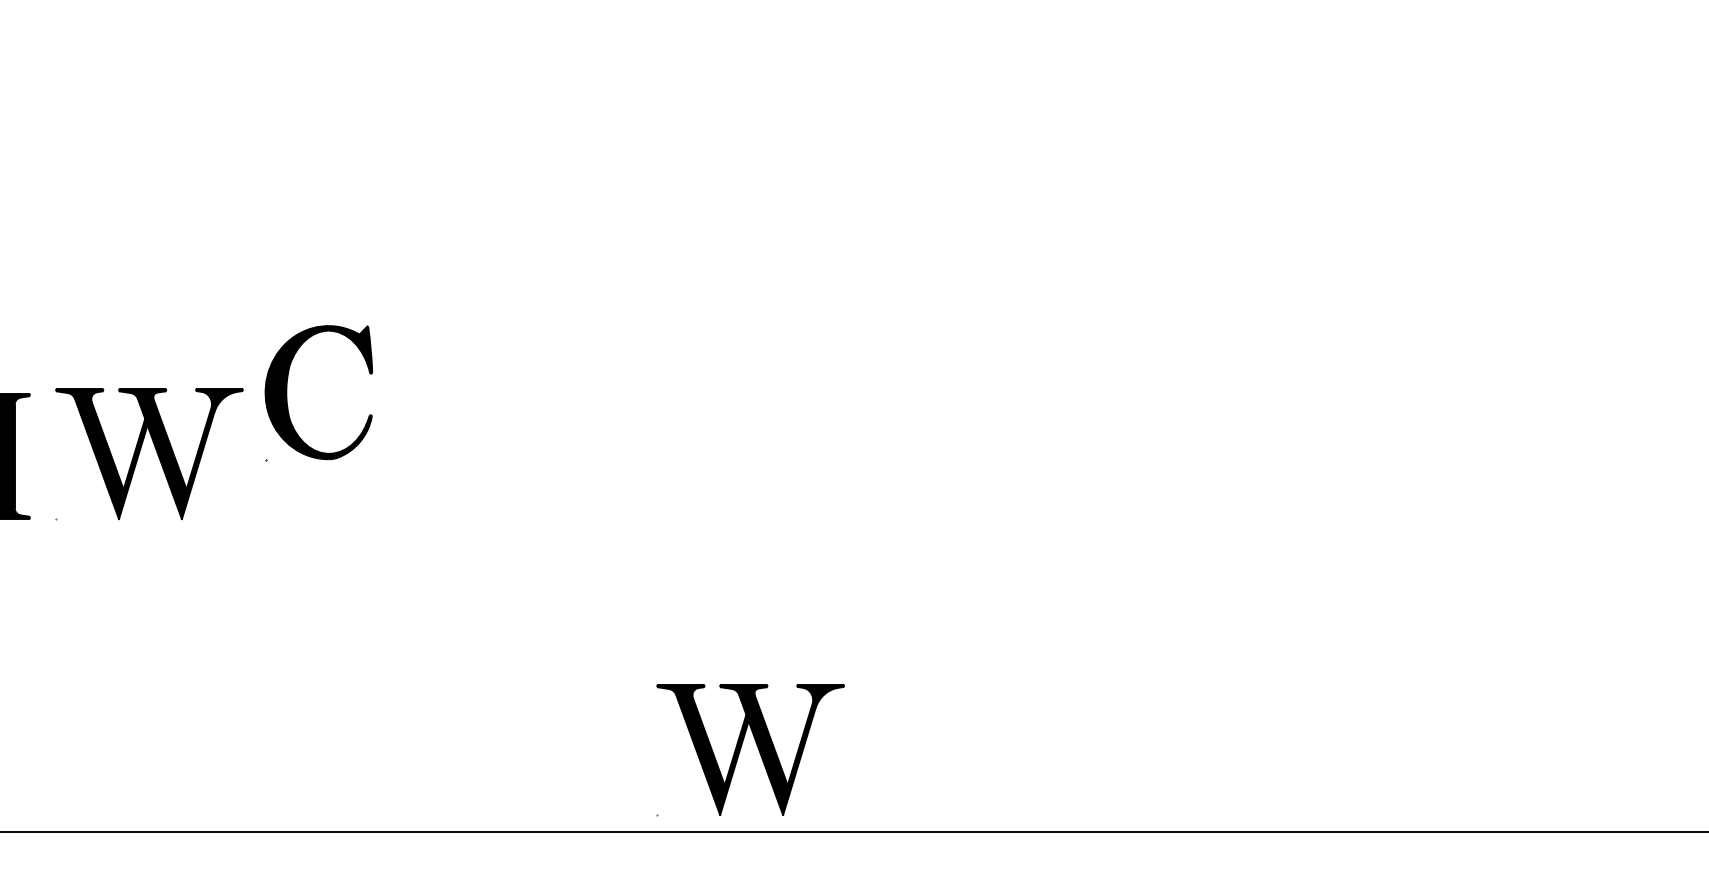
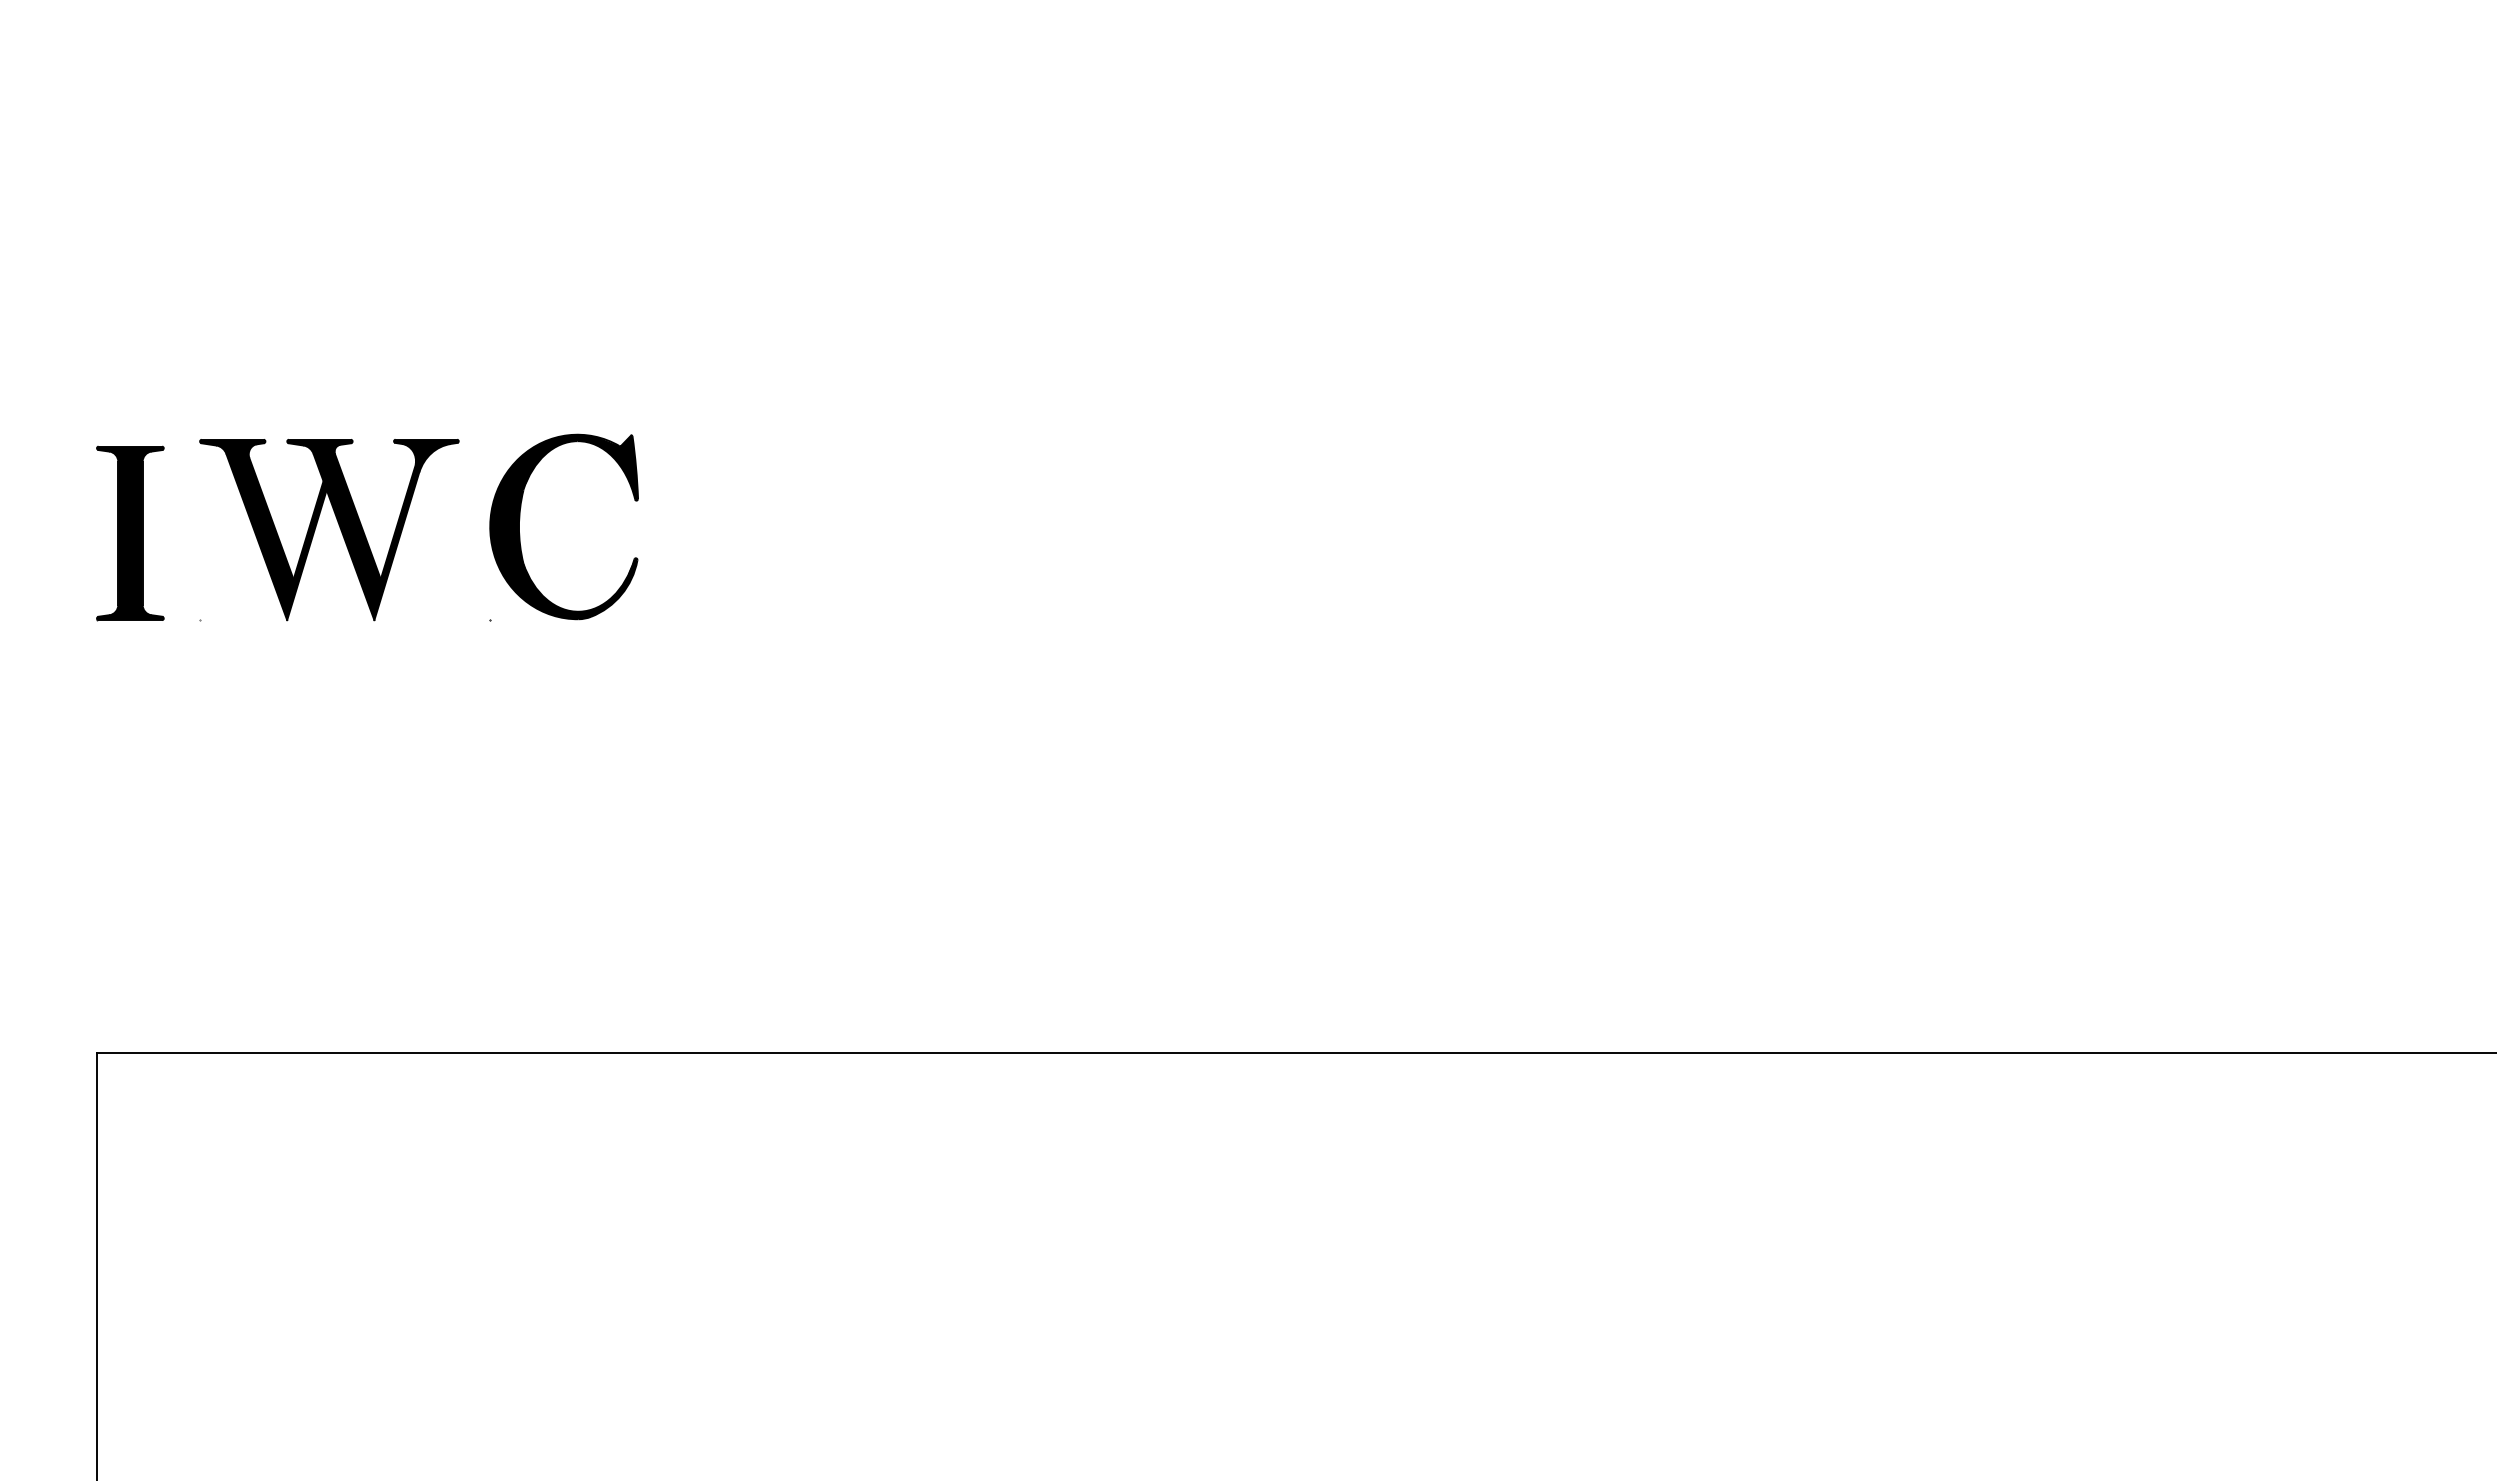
part: (287, 398) -> (520, 534), moved
part: (757, 748) -> (1172, 938), removed

